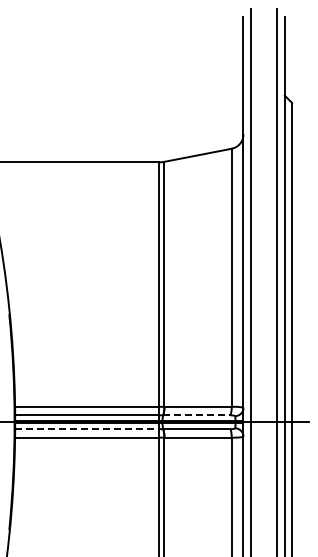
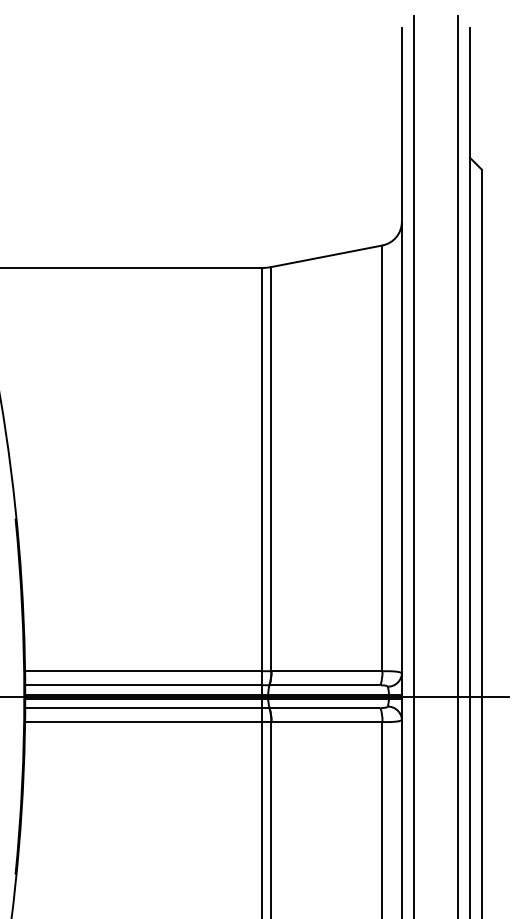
line: (197, 415) -> (326, 685), dashed -> solid
line: (87, 429) -> (144, 708), dashed -> solid

